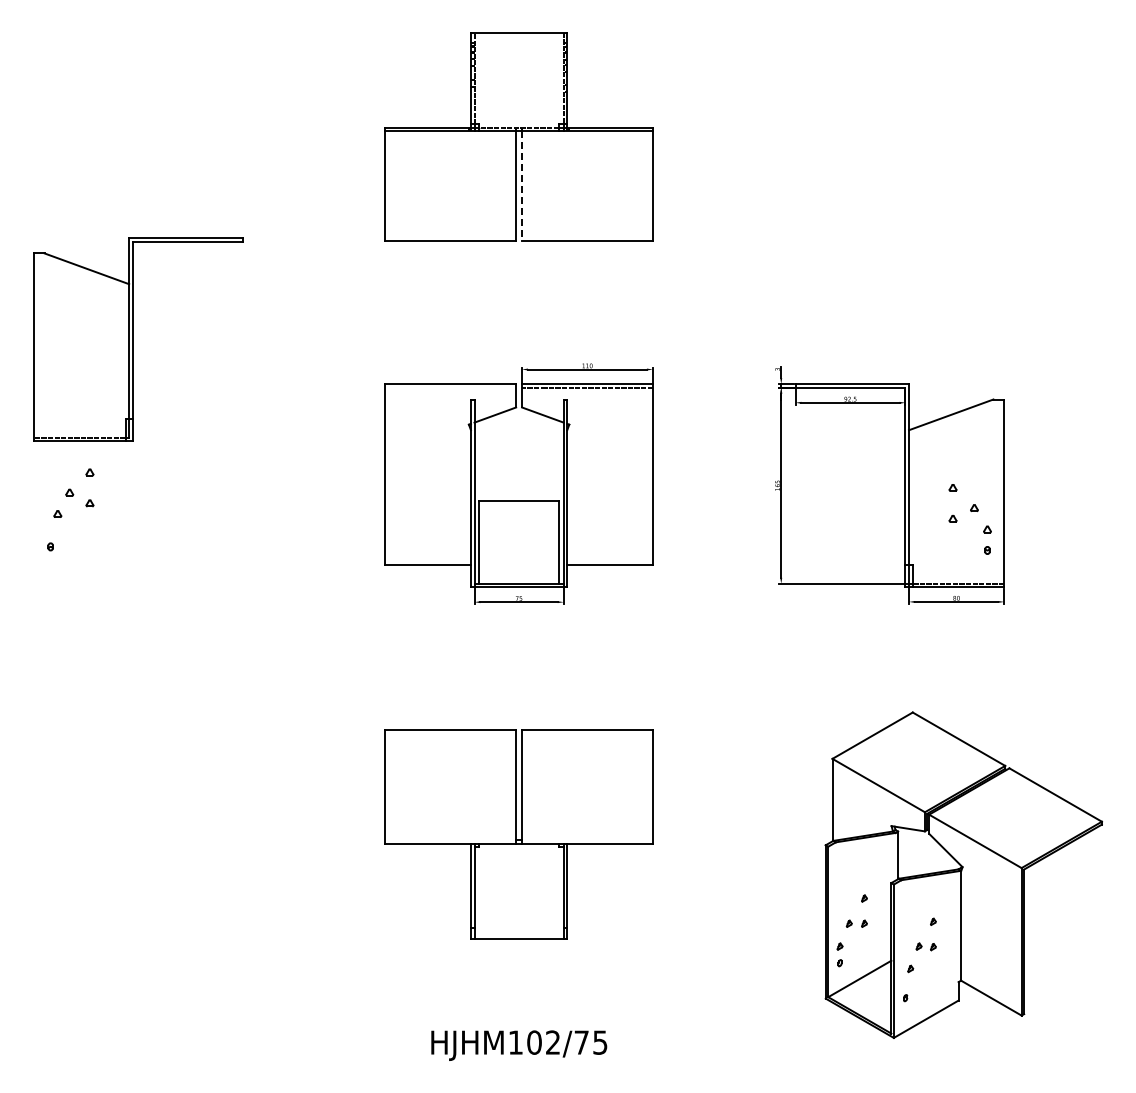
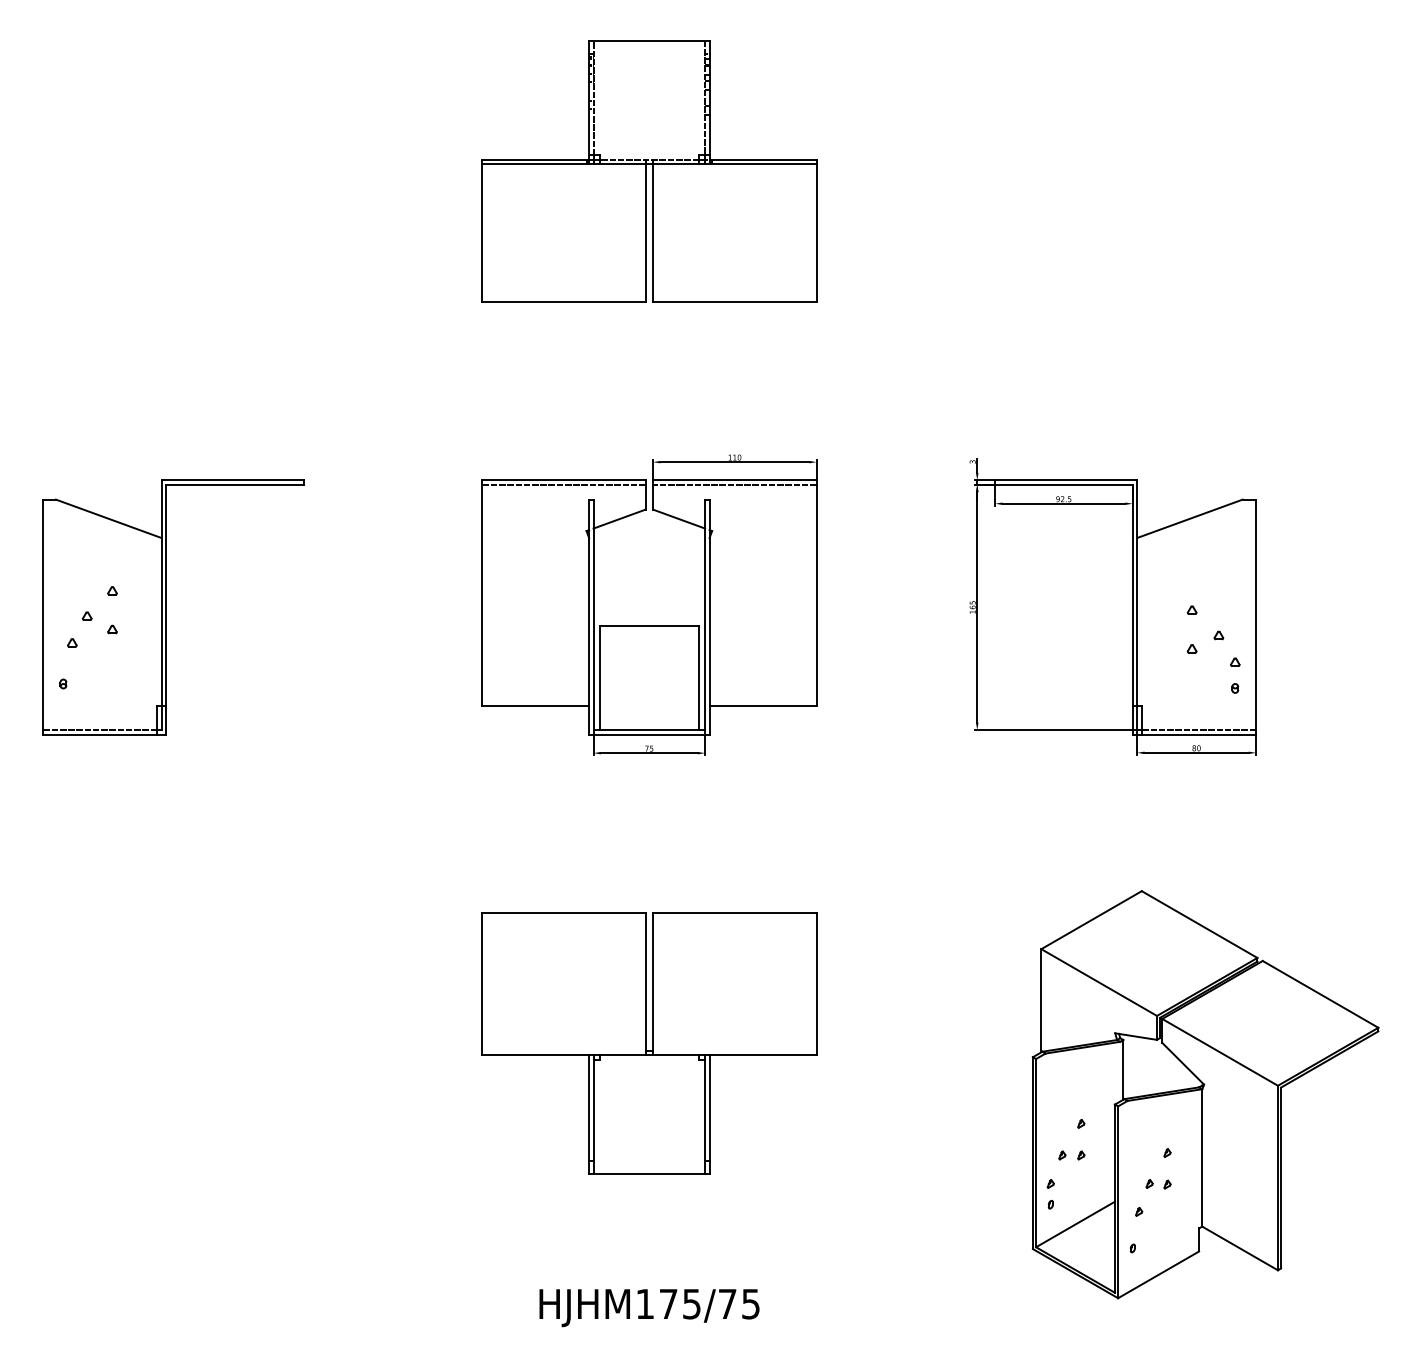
line: (522, 186) -> (653, 233), dashed -> solid
part: (138, 339) -> (173, 607), moved
line: (450, 387) -> (563, 484), added
text: (543, 1042) -> (679, 1303), HJHM102/75 -> HJHM175/75

